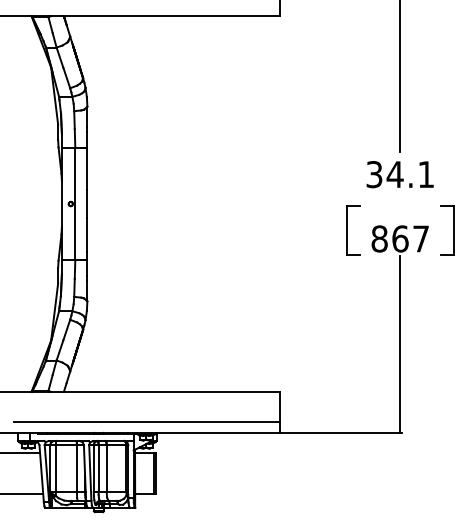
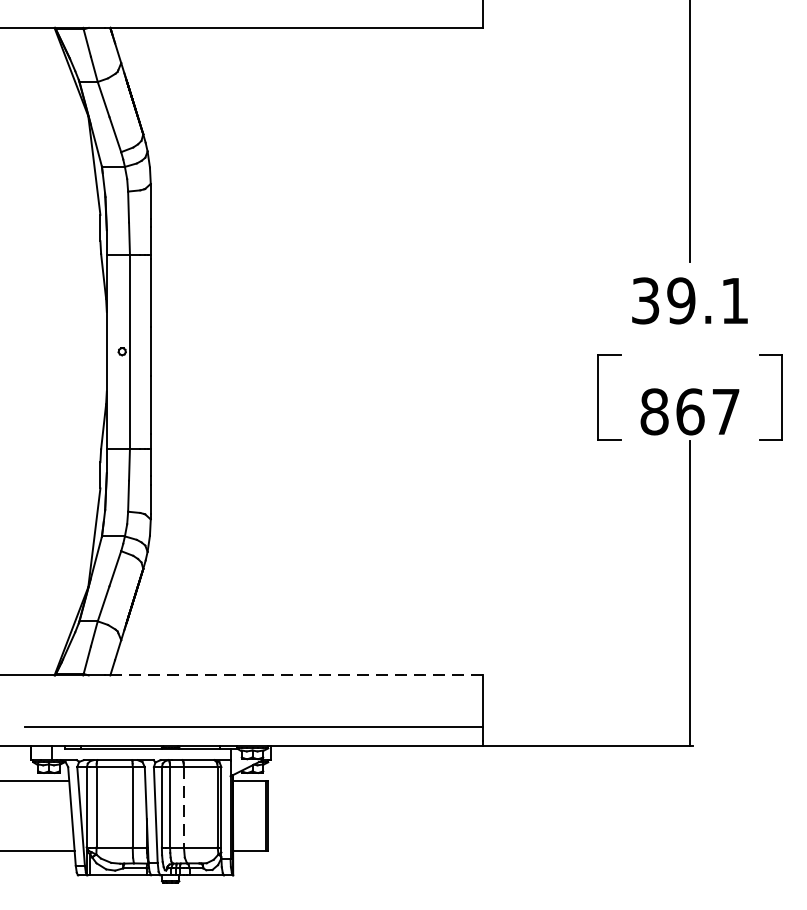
text: (394, 174) -> (680, 300), 34.1 -> 39.1
line: (172, 391) -> (297, 674), solid -> dashed
line: (106, 468) -> (183, 807), solid -> dashed

